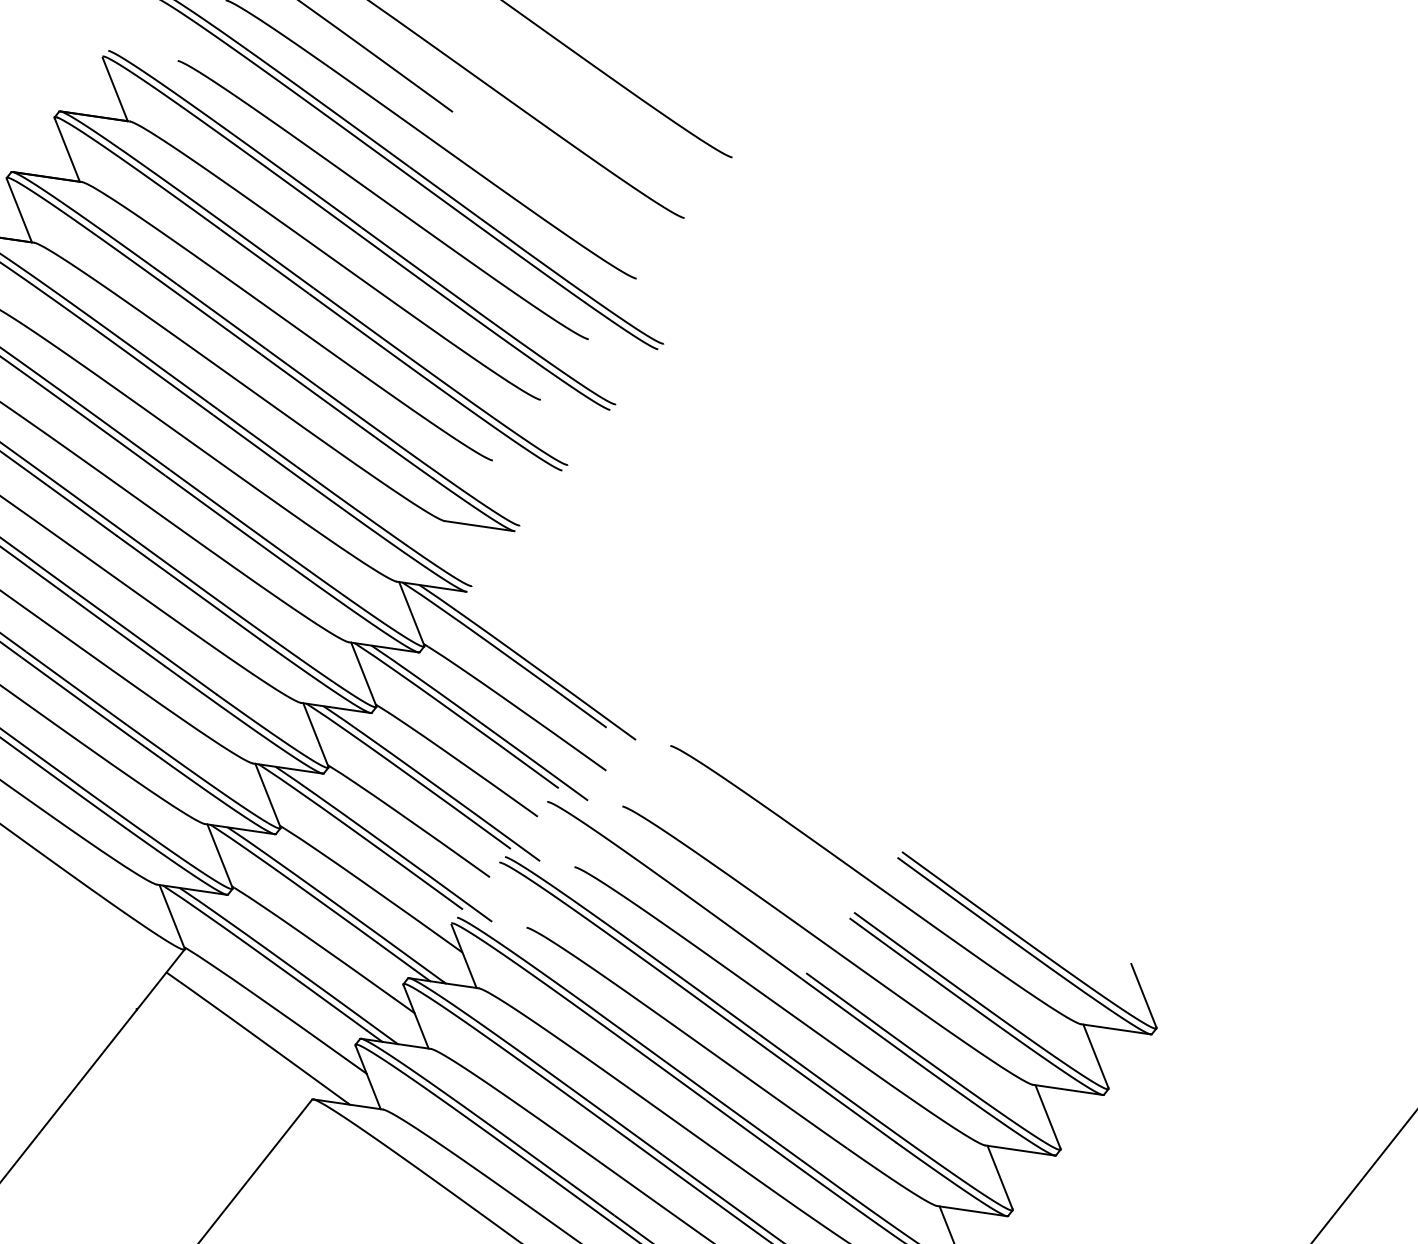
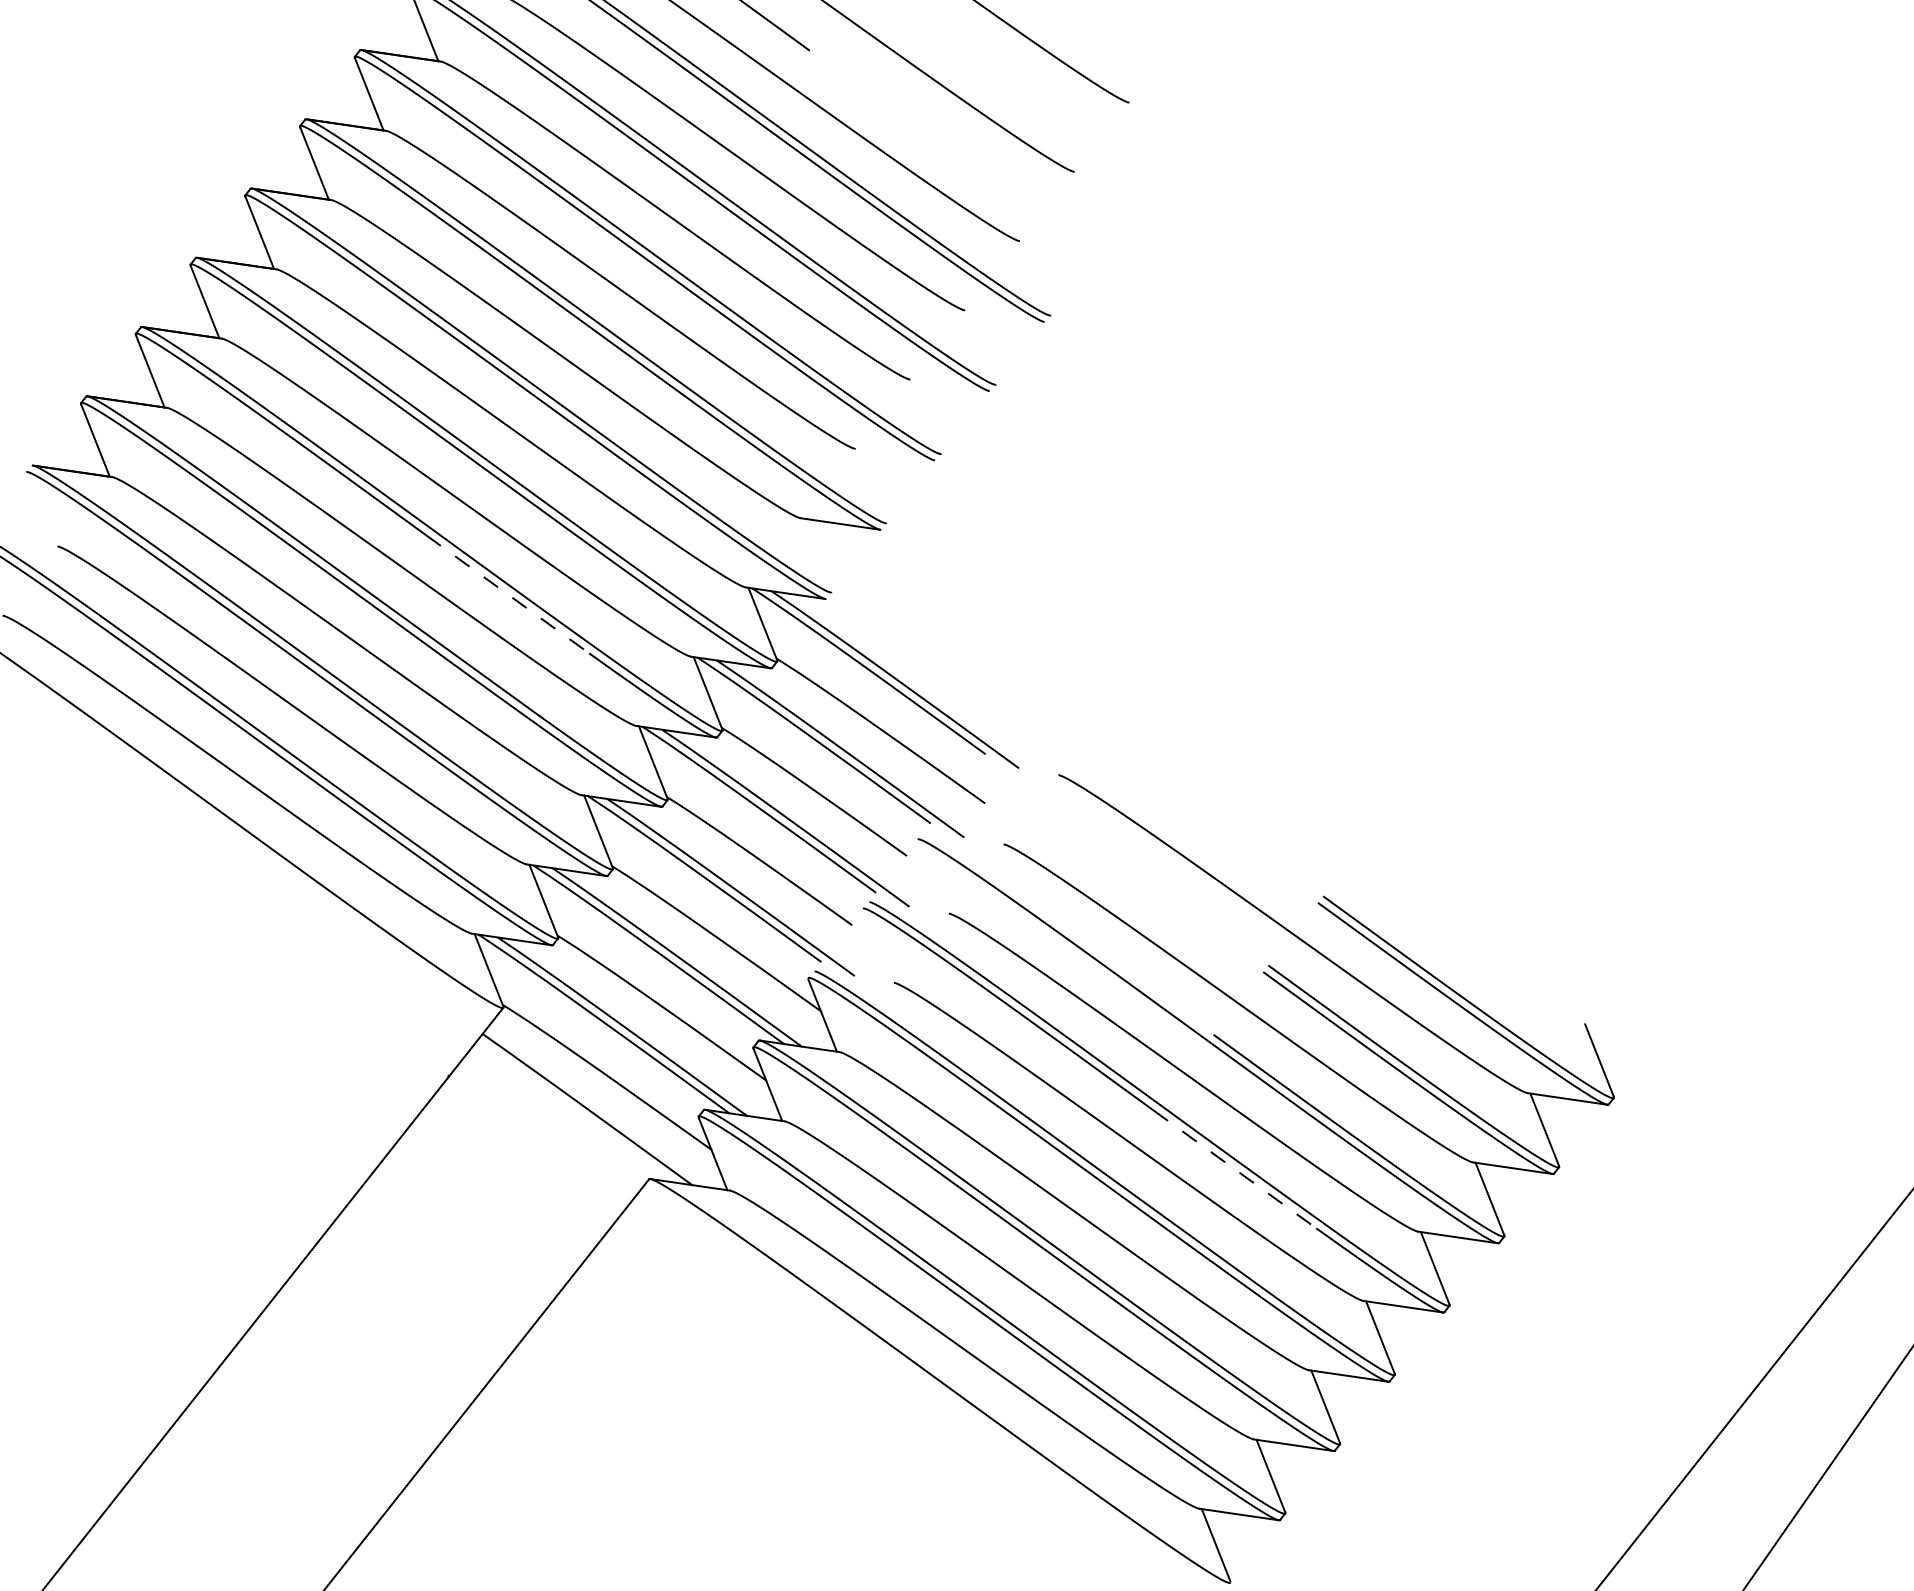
line: (189, 587) -> (508, 594), solid -> dashed
line: (825, 1091) -> (1235, 1169), solid -> dashed

